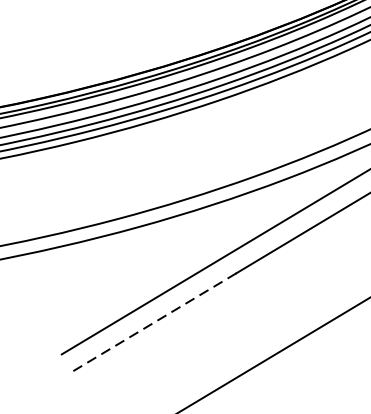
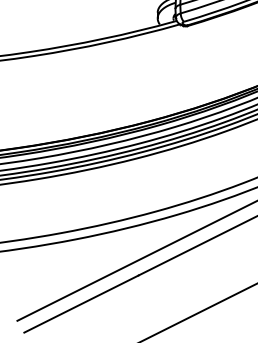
line: (154, 322) -> (81, 304), dashed -> solid

